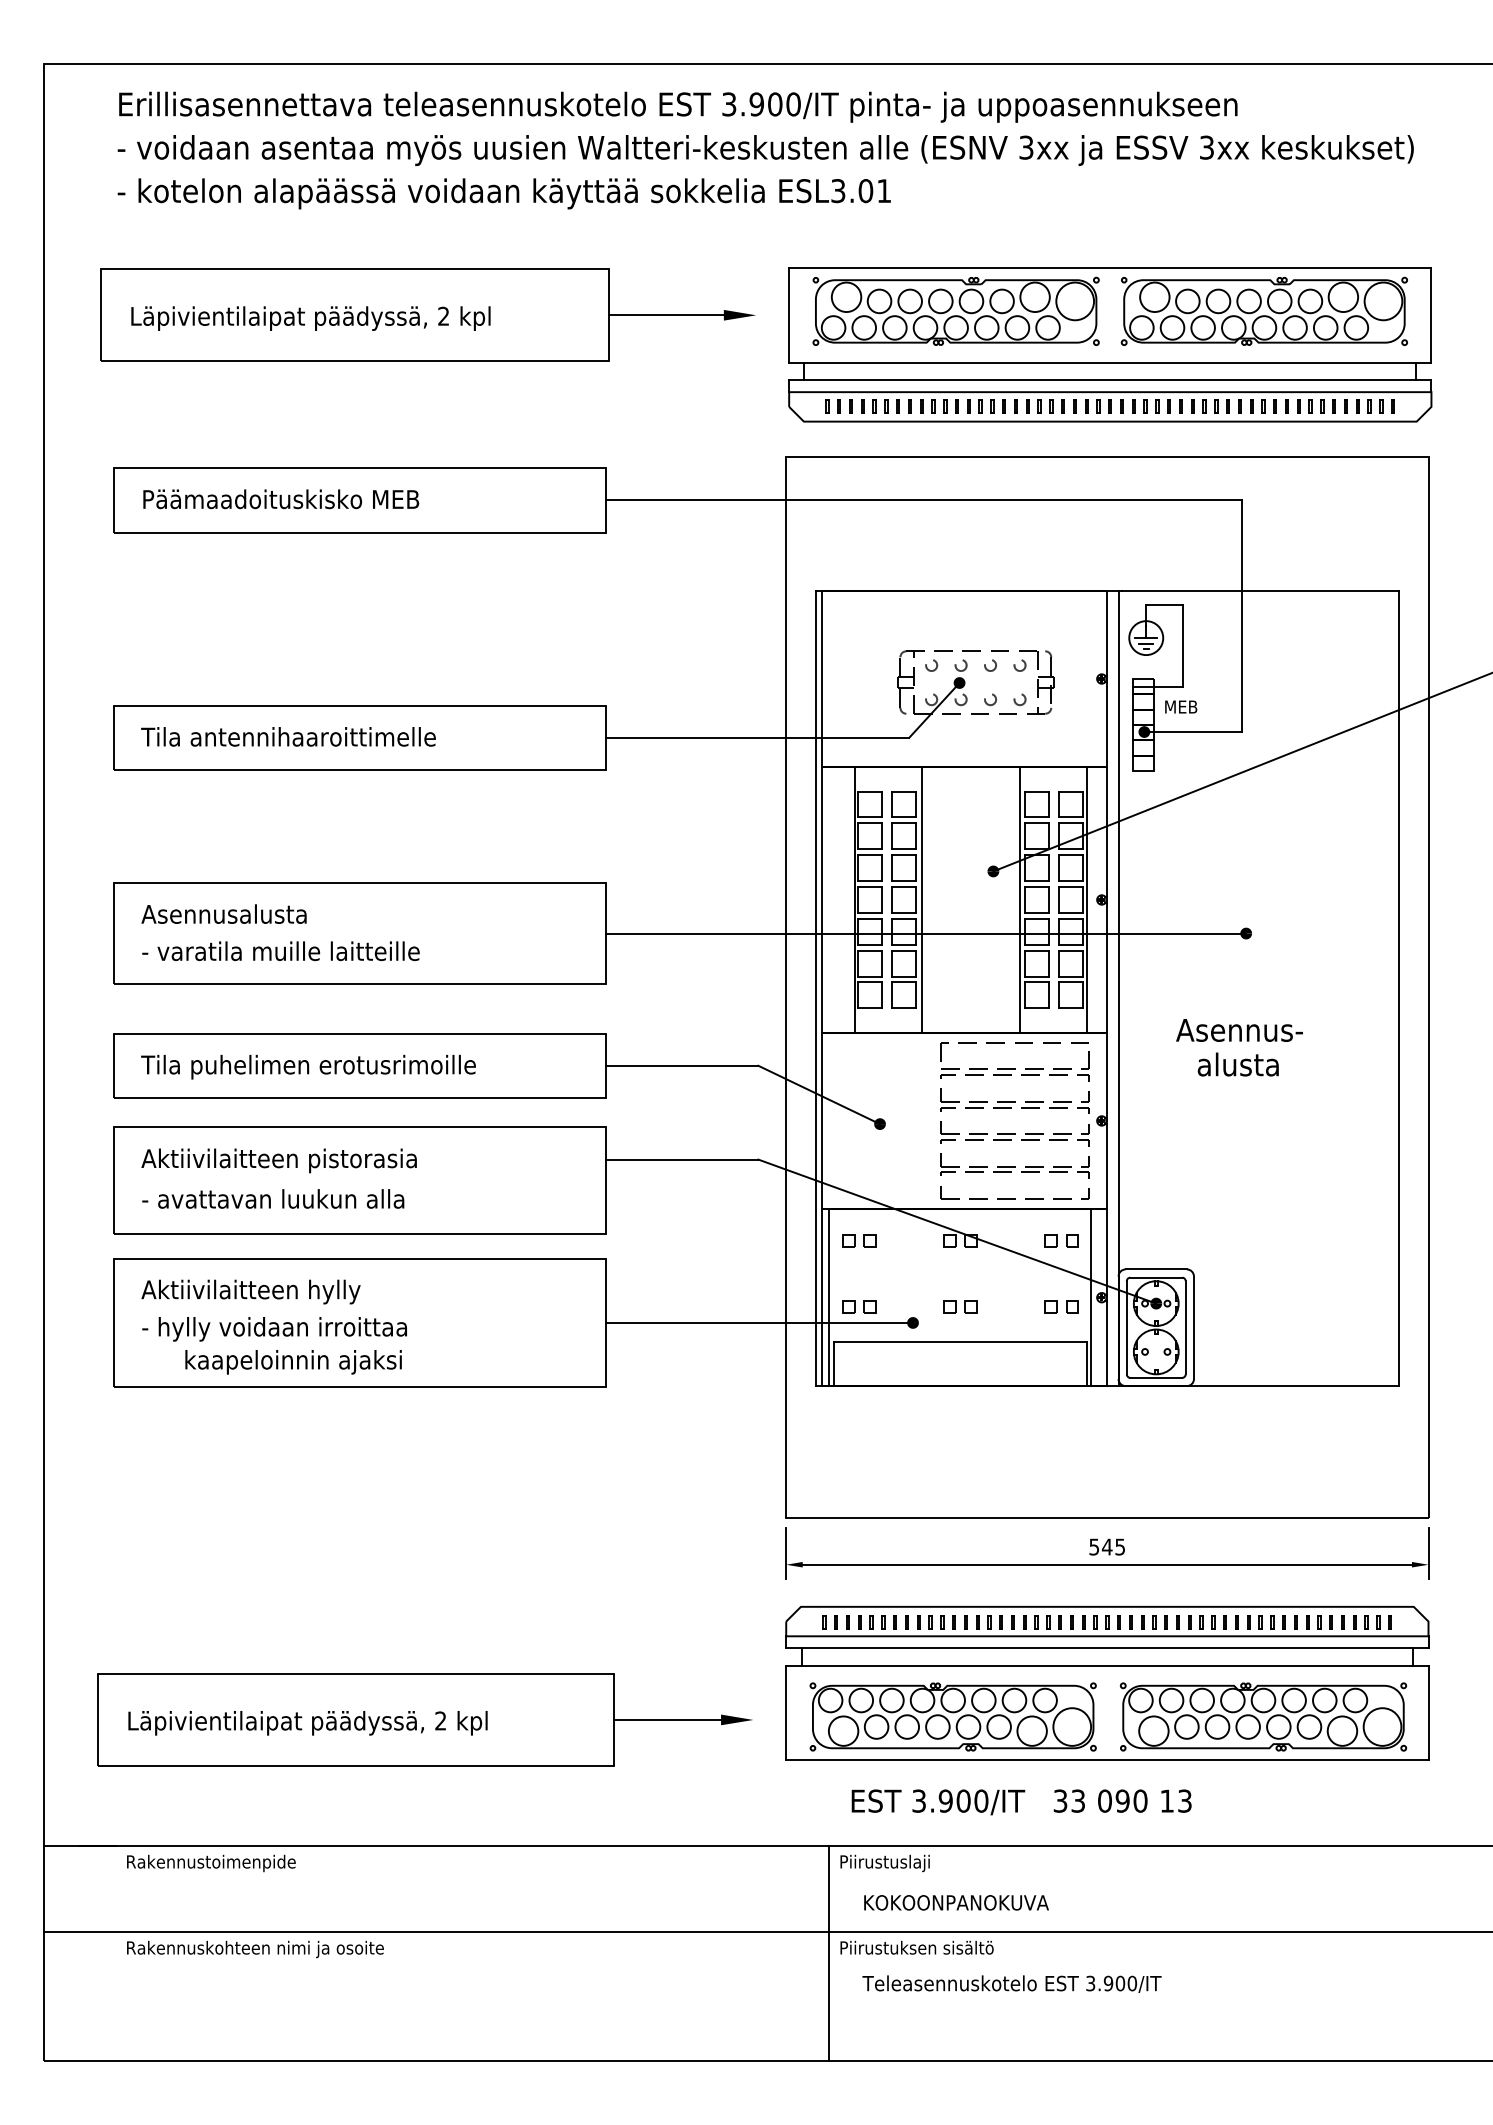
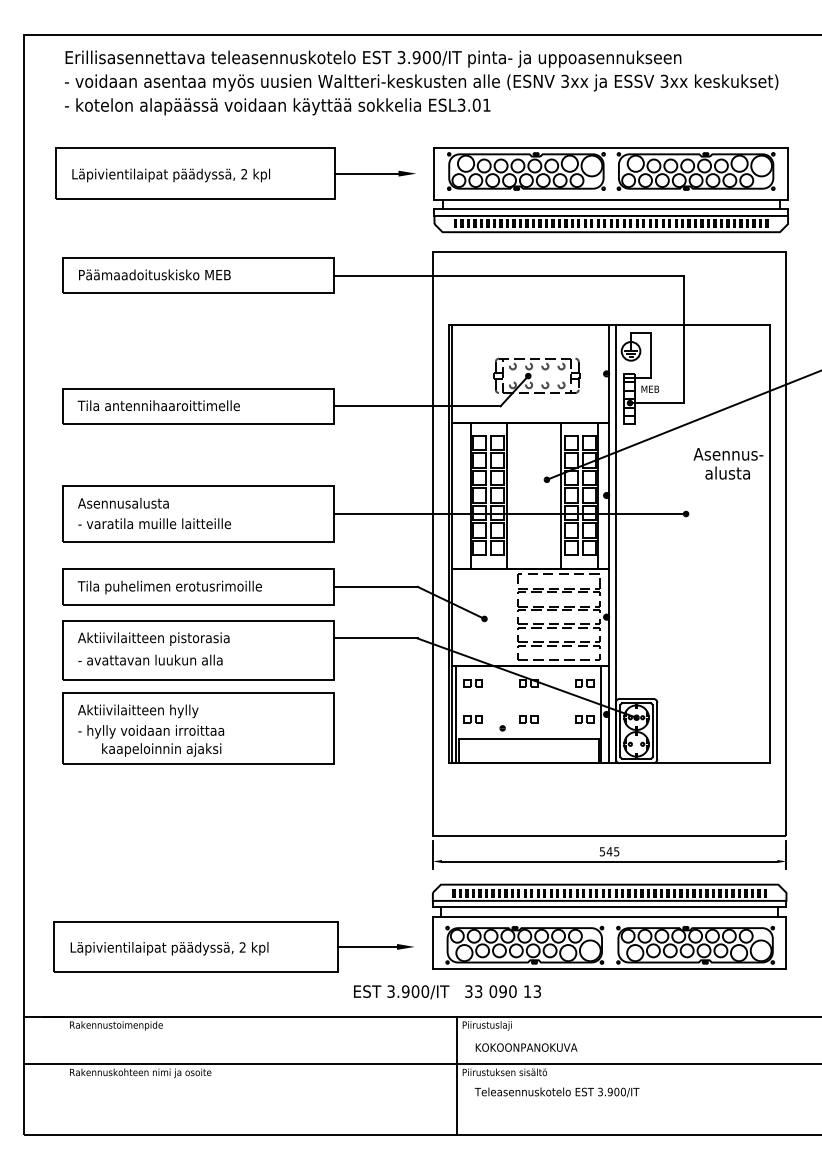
text: (1239, 1047) -> (728, 463), moved
line: (758, 1323) -> (417, 728), removed
text: (1021, 1802) -> (447, 992), moved

